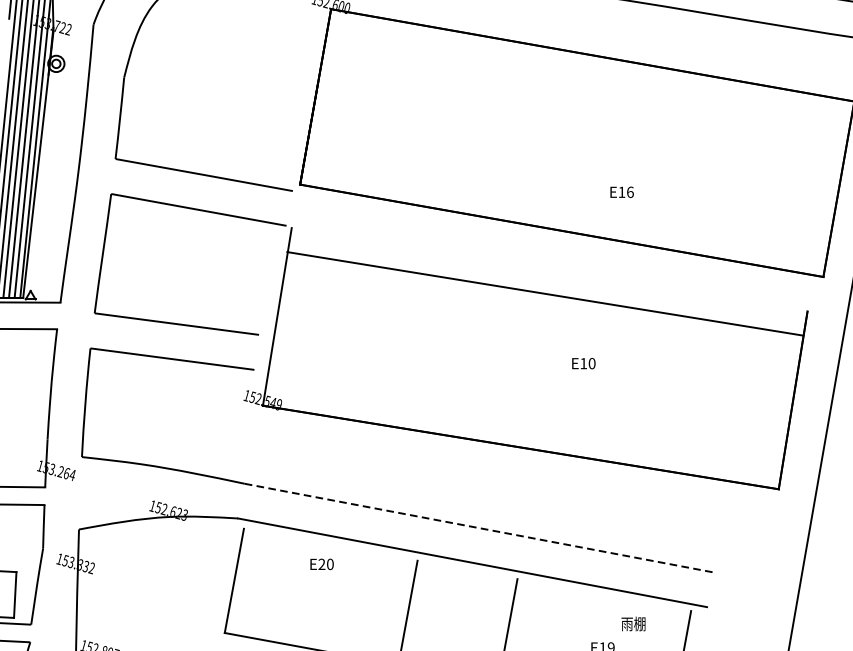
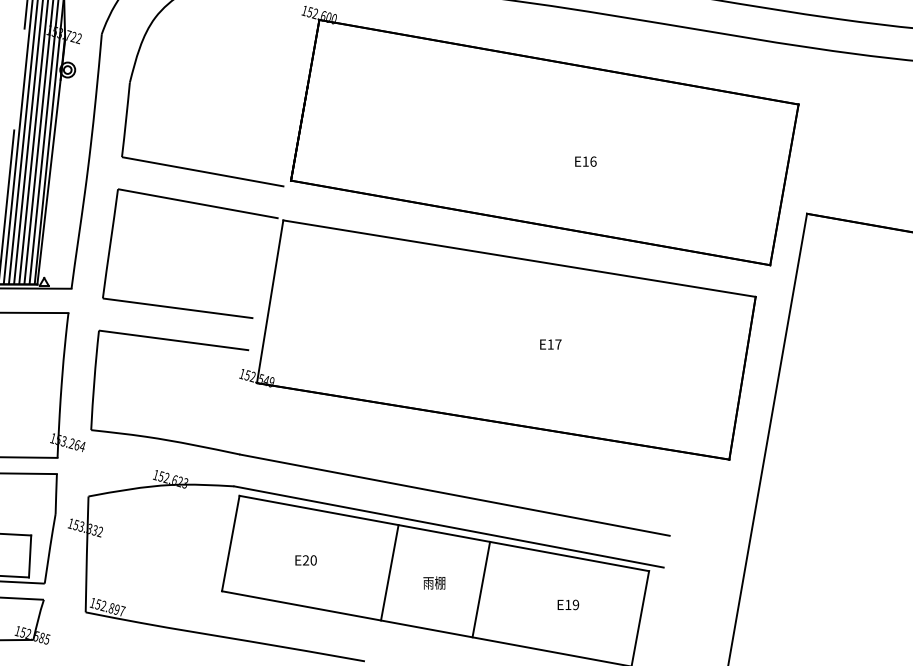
text: (621, 192) -> (585, 161), moved
line: (545, 293) -> (519, 258), moved
text: (592, 363) -> (558, 344), E10 -> E17
line: (479, 528) -> (455, 495), dashed -> solid
text: (321, 564) -> (305, 560), moved
line: (467, 569) -> (444, 533), added
text: (633, 623) -> (434, 582), moved

